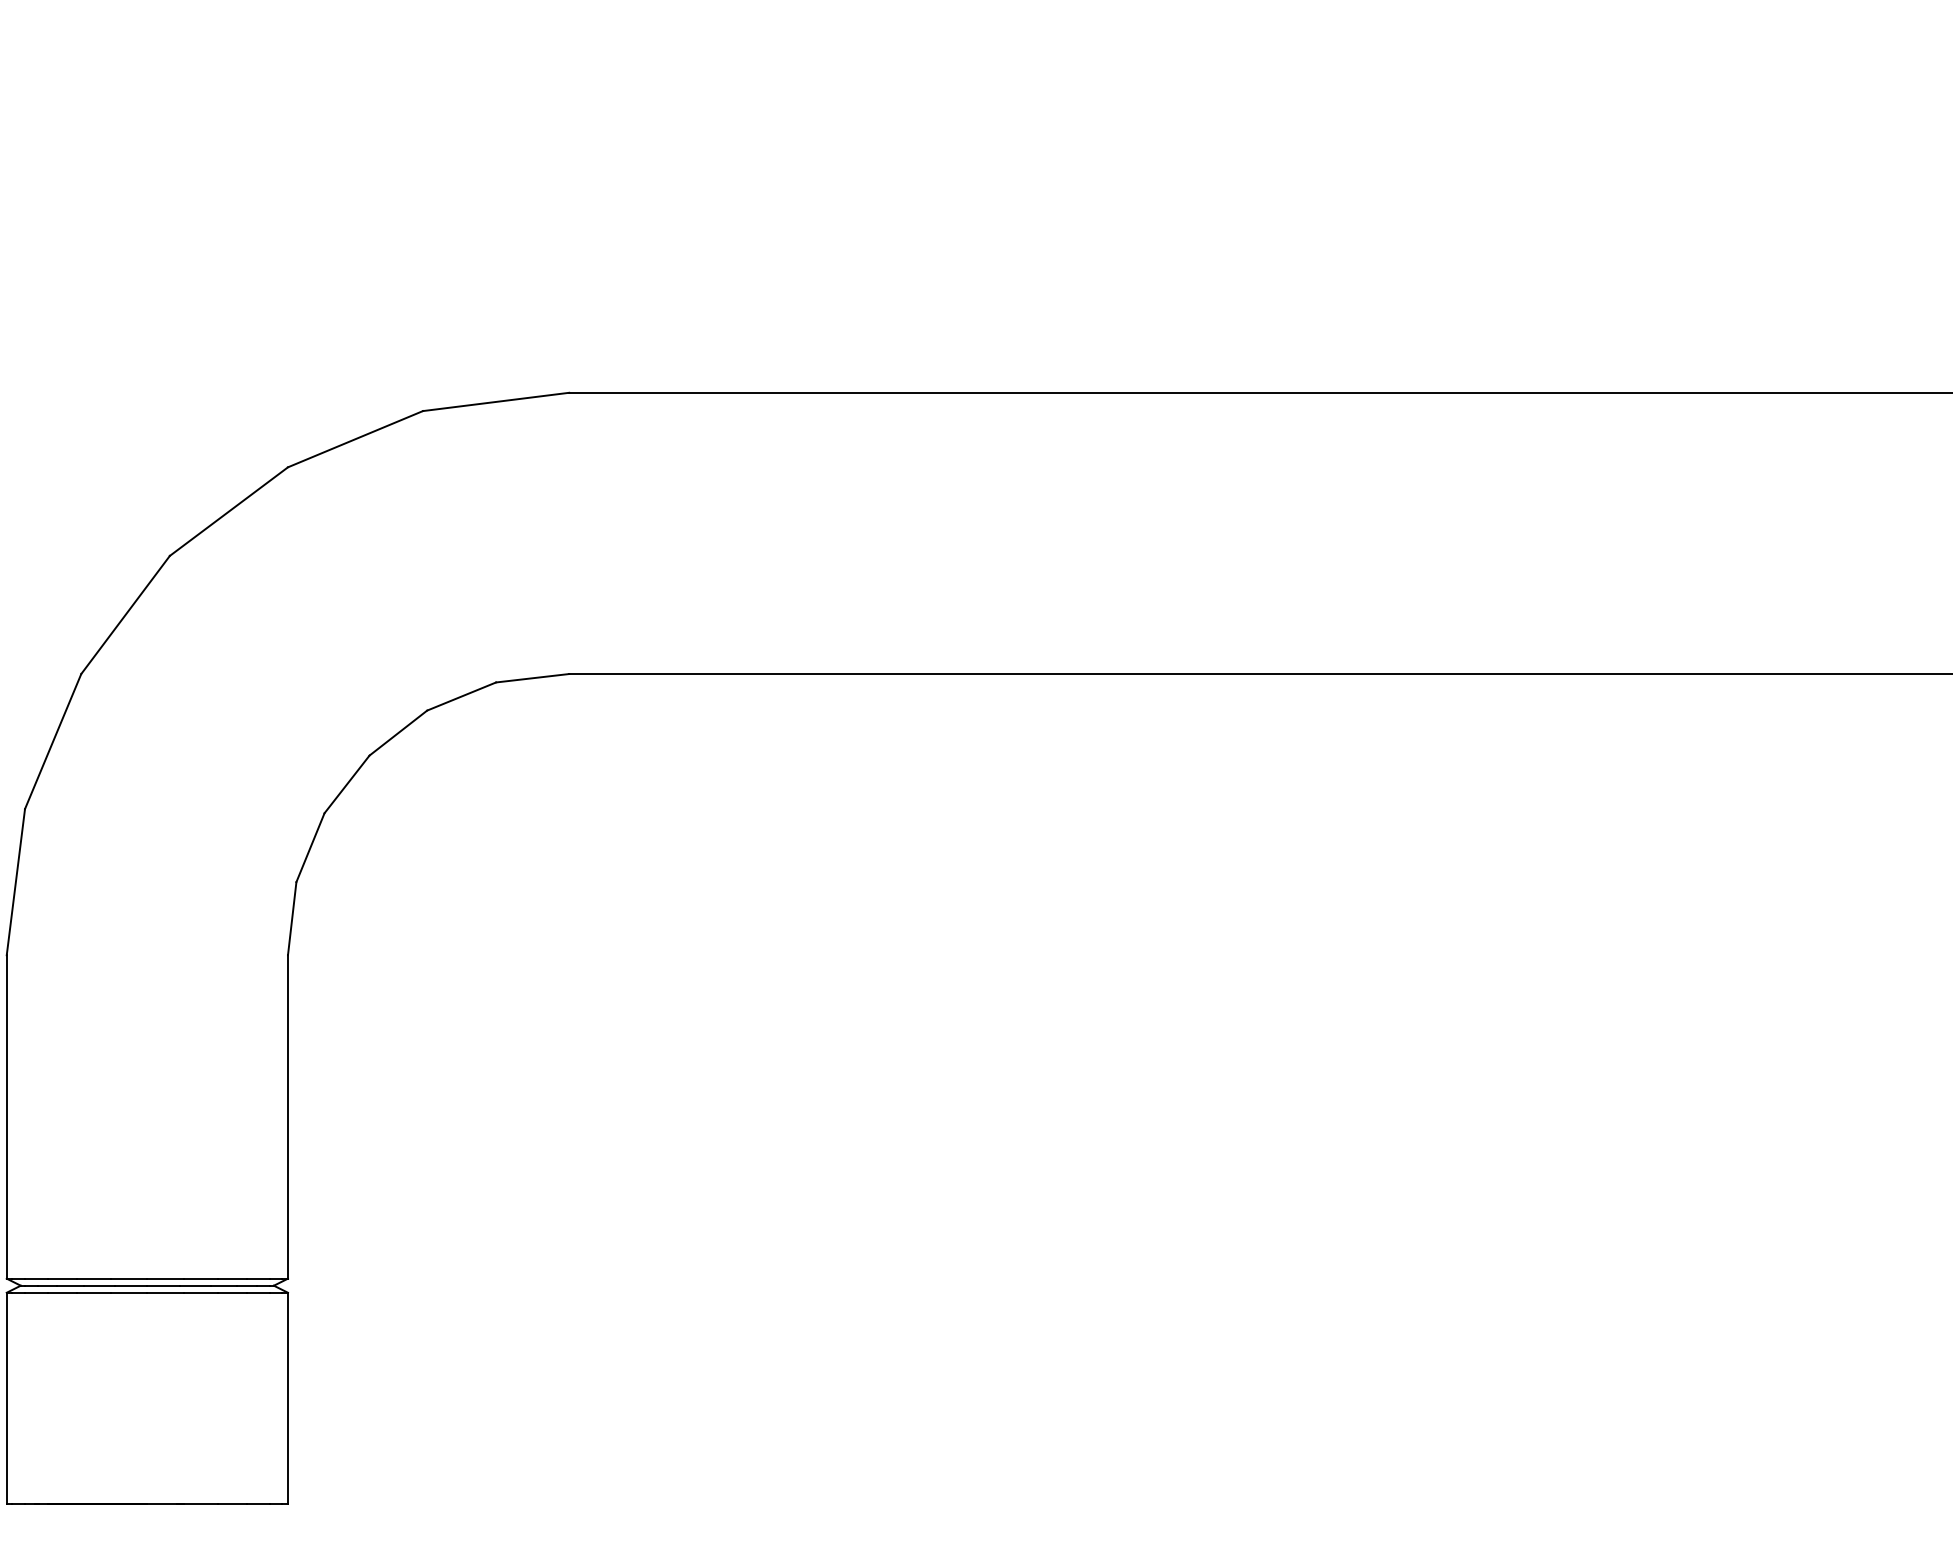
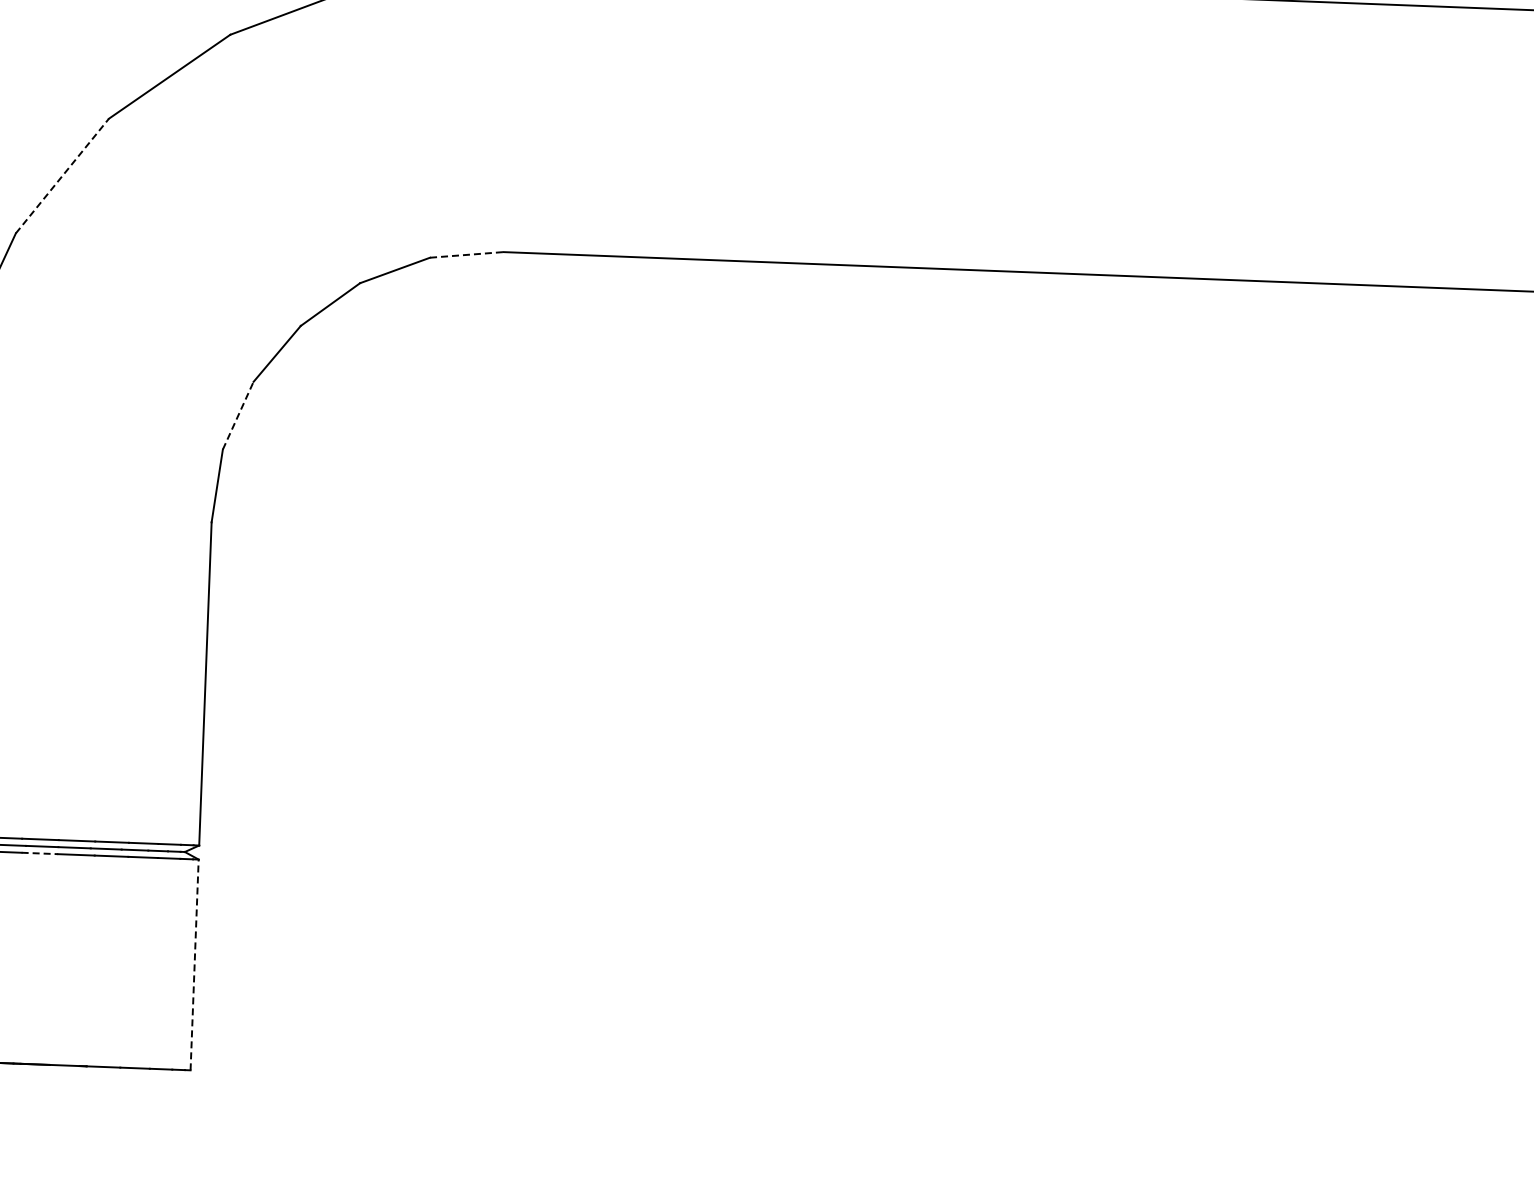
line: (125, 614) -> (62, 175), solid -> dashed
line: (532, 678) -> (466, 255), solid -> dashed
line: (310, 847) -> (238, 415), solid -> dashed
line: (129, 1292) -> (40, 853), solid -> dashed
line: (287, 1397) -> (194, 964), solid -> dashed

